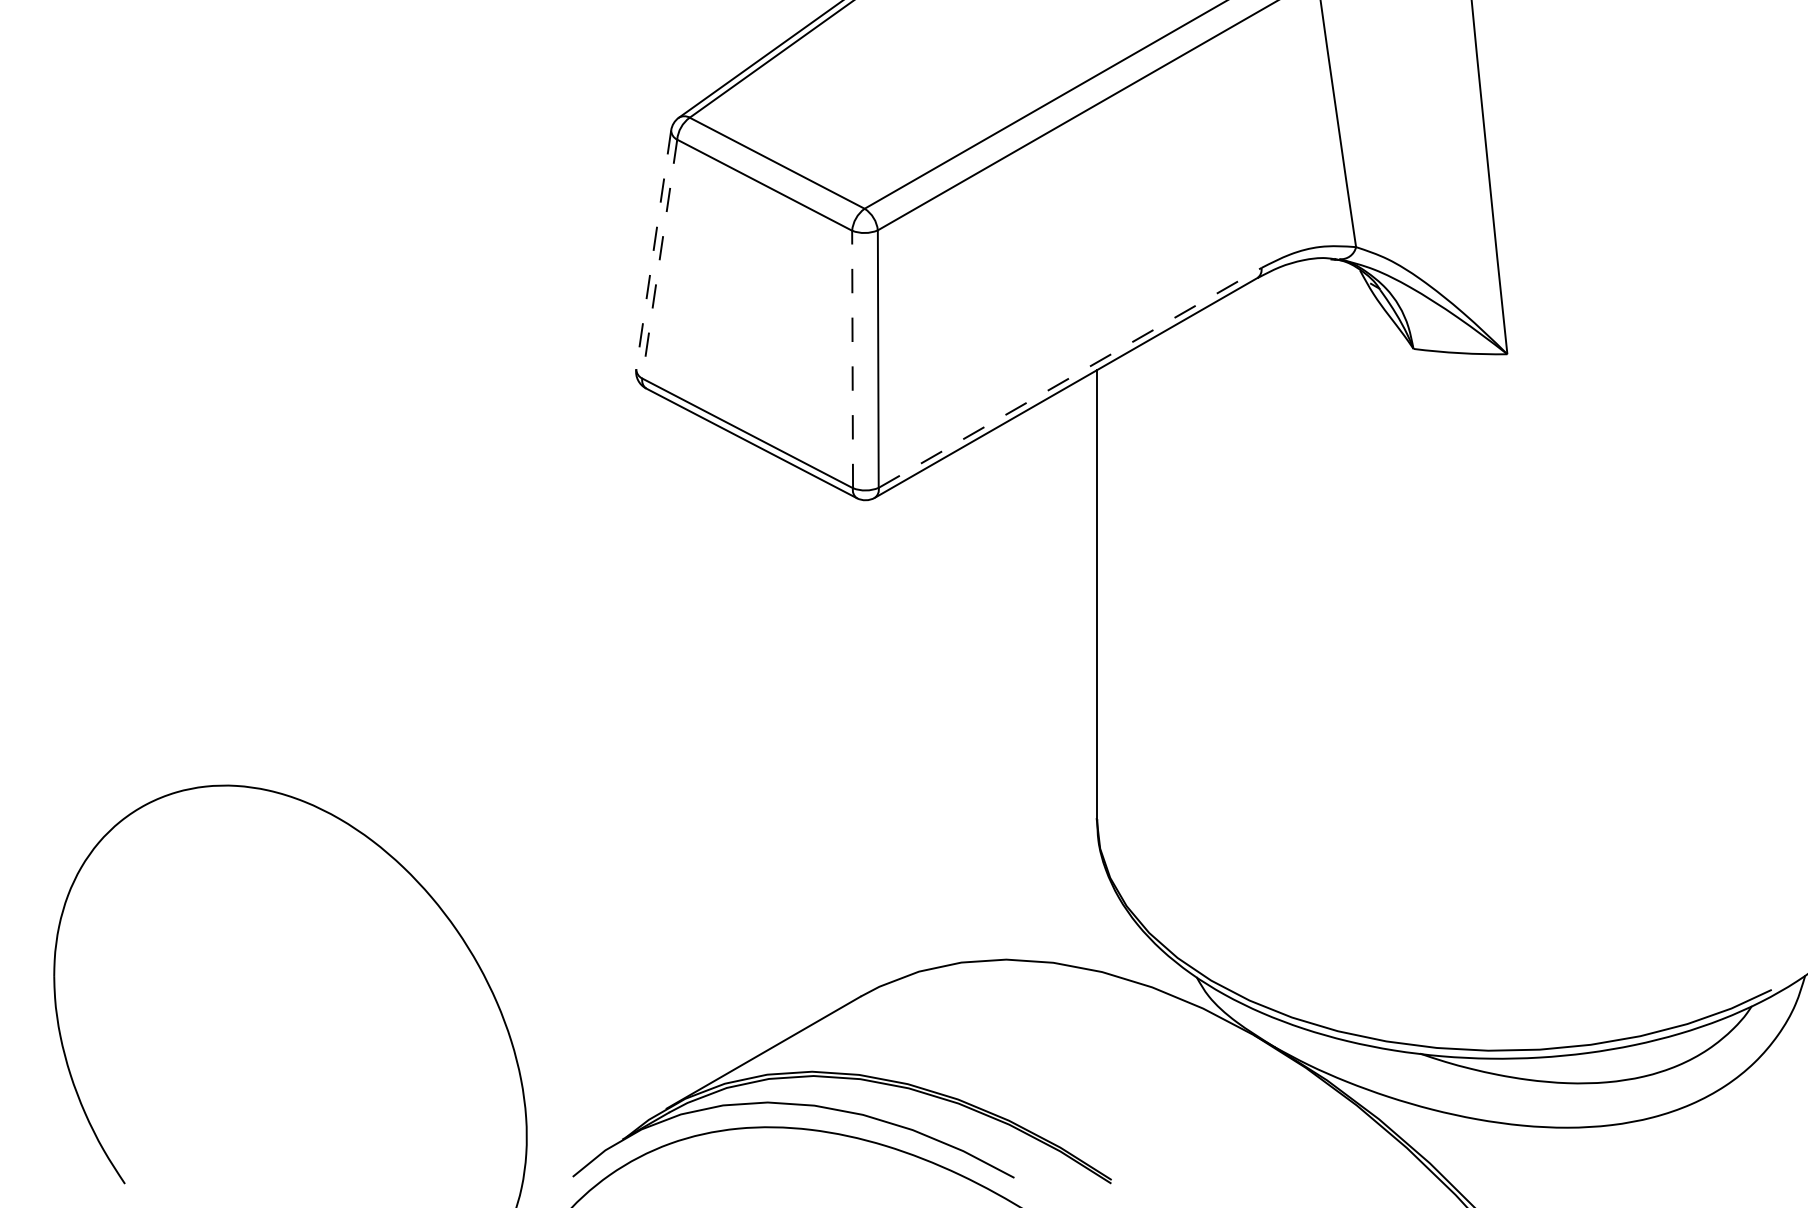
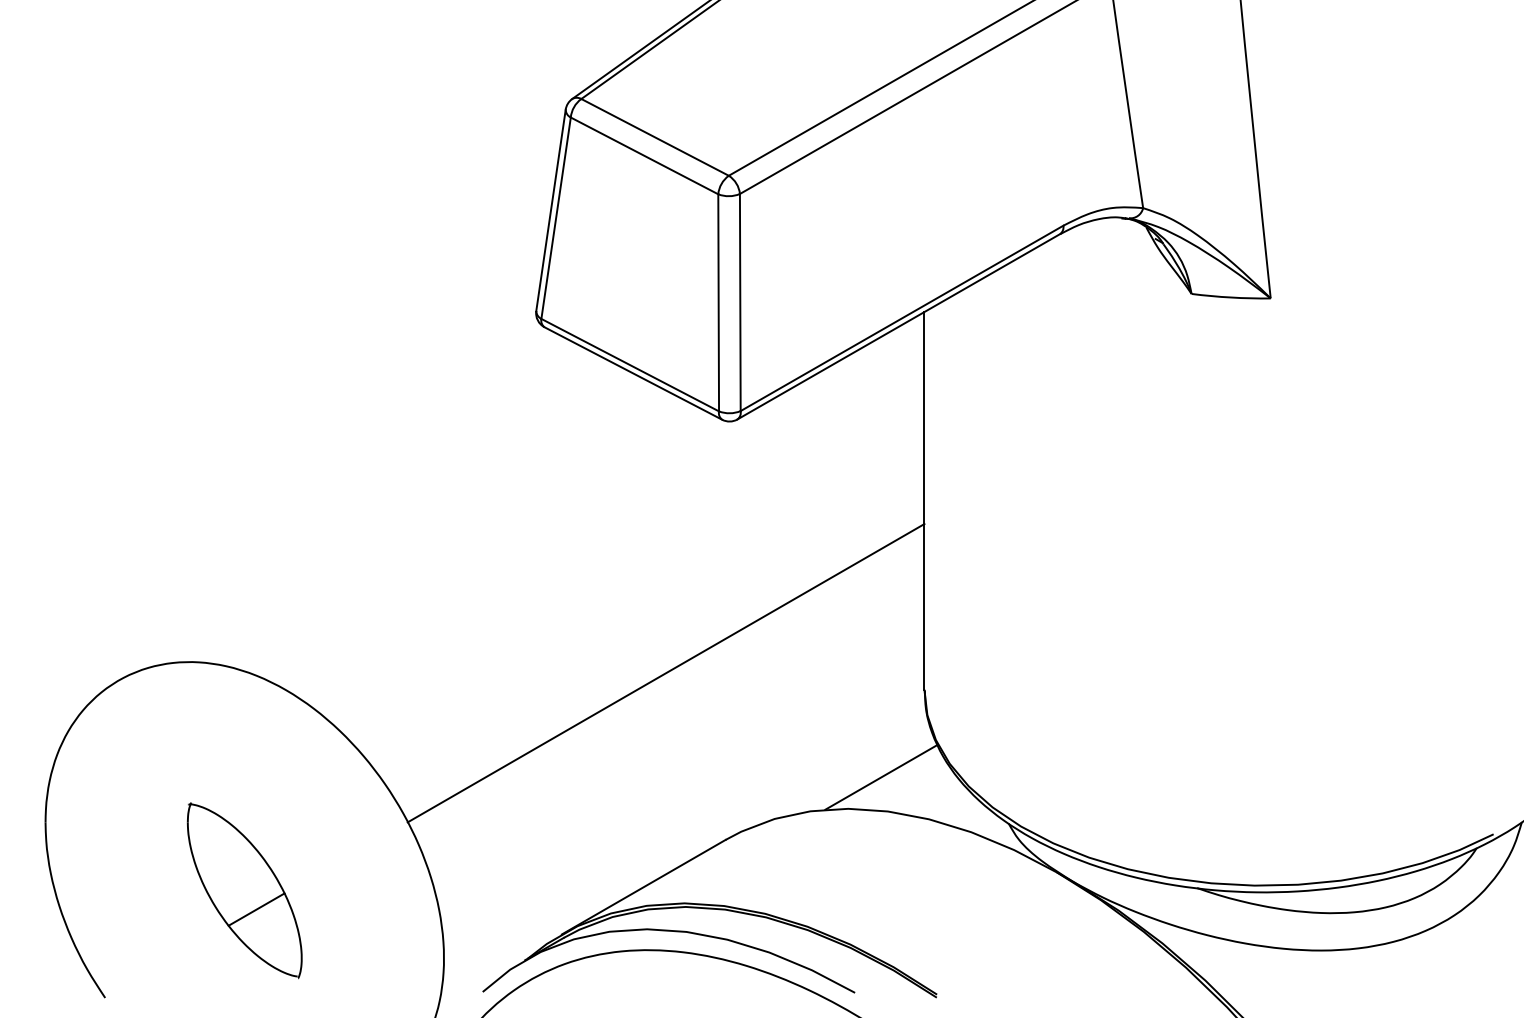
line: (653, 249) -> (550, 210), dashed -> solid
line: (659, 259) -> (555, 218), dashed -> solid
line: (852, 359) -> (718, 302), dashed -> solid
line: (1070, 377) -> (902, 318), dashed -> solid
line: (789, 798) -> (665, 672), added
line: (1045, 921) -> (881, 776), added
part: (290, 1056) -> (244, 890), added

